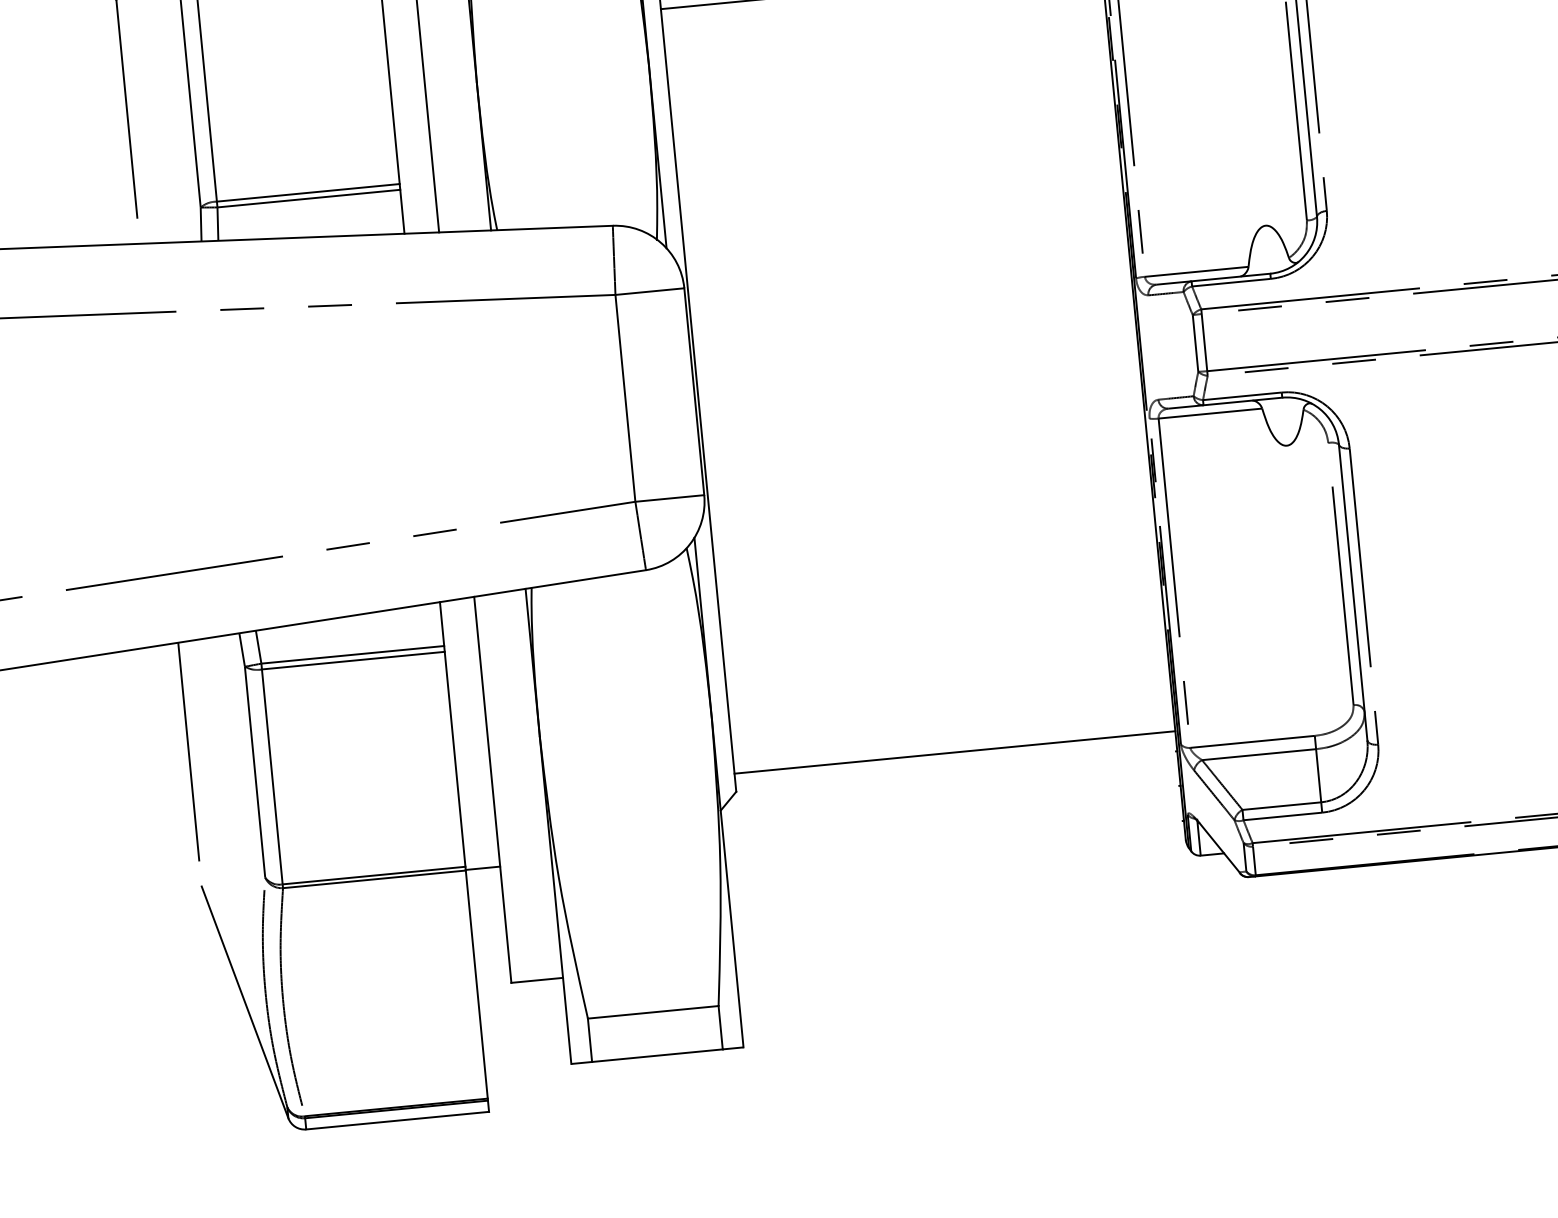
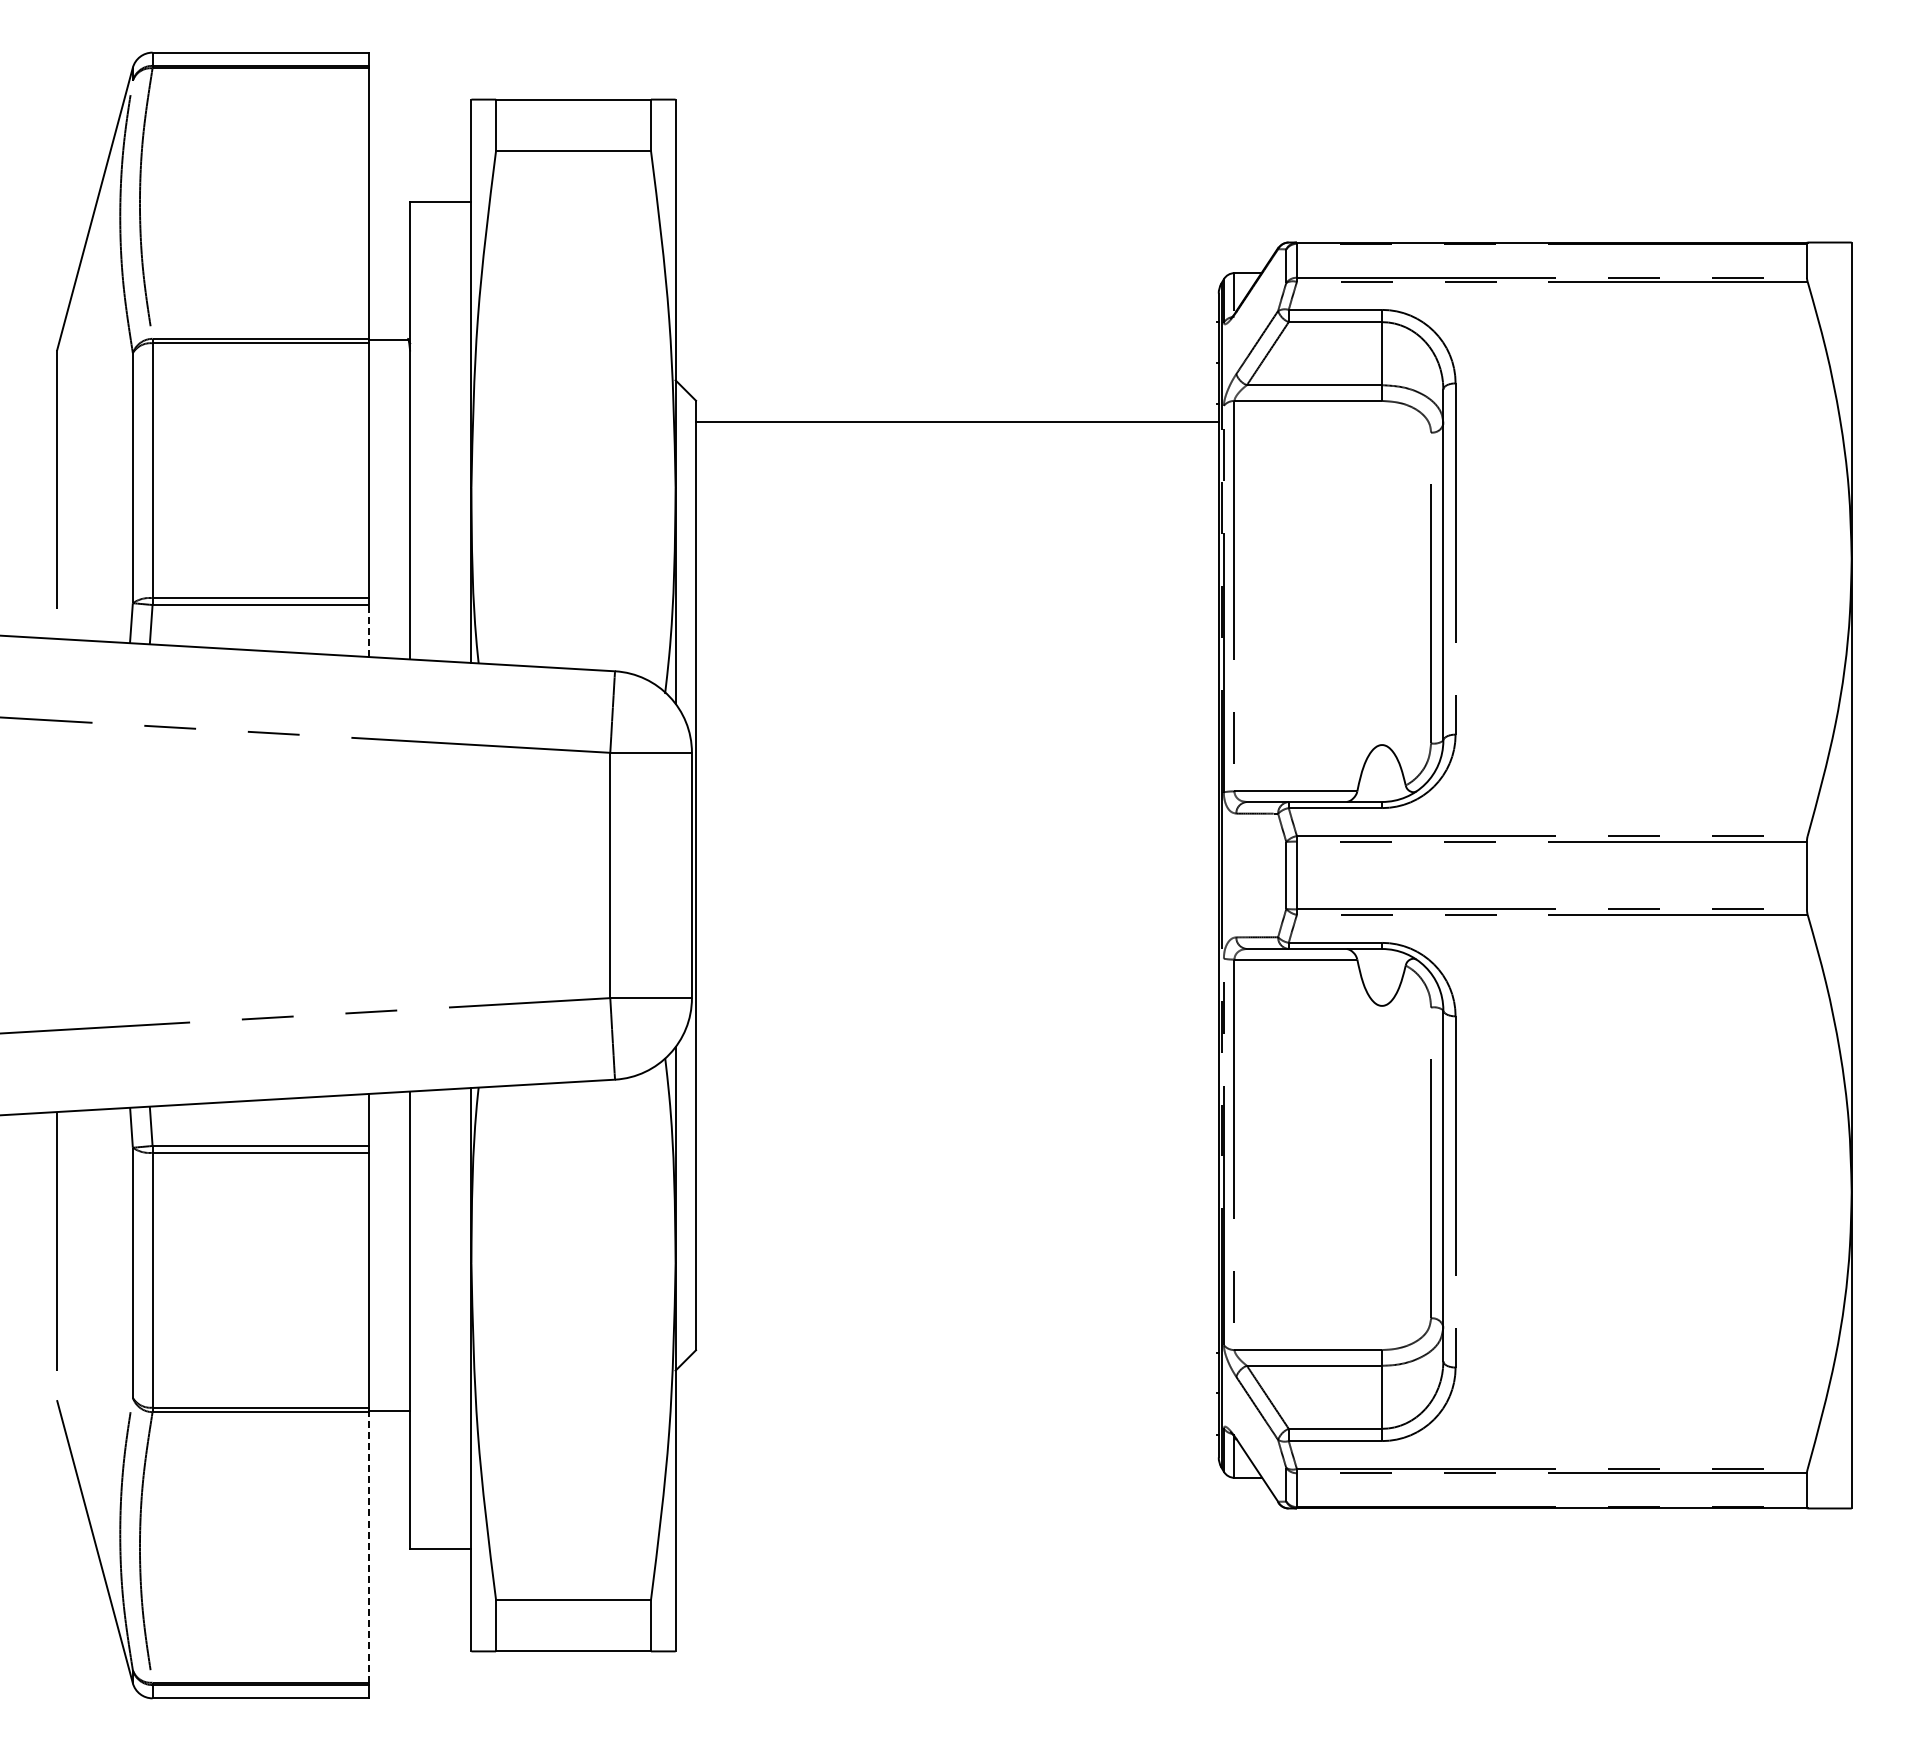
line: (402, 211) -> (369, 630), solid -> dashed
line: (955, 752) -> (957, 1328), removed
line: (476, 983) -> (369, 1546), solid -> dashed

